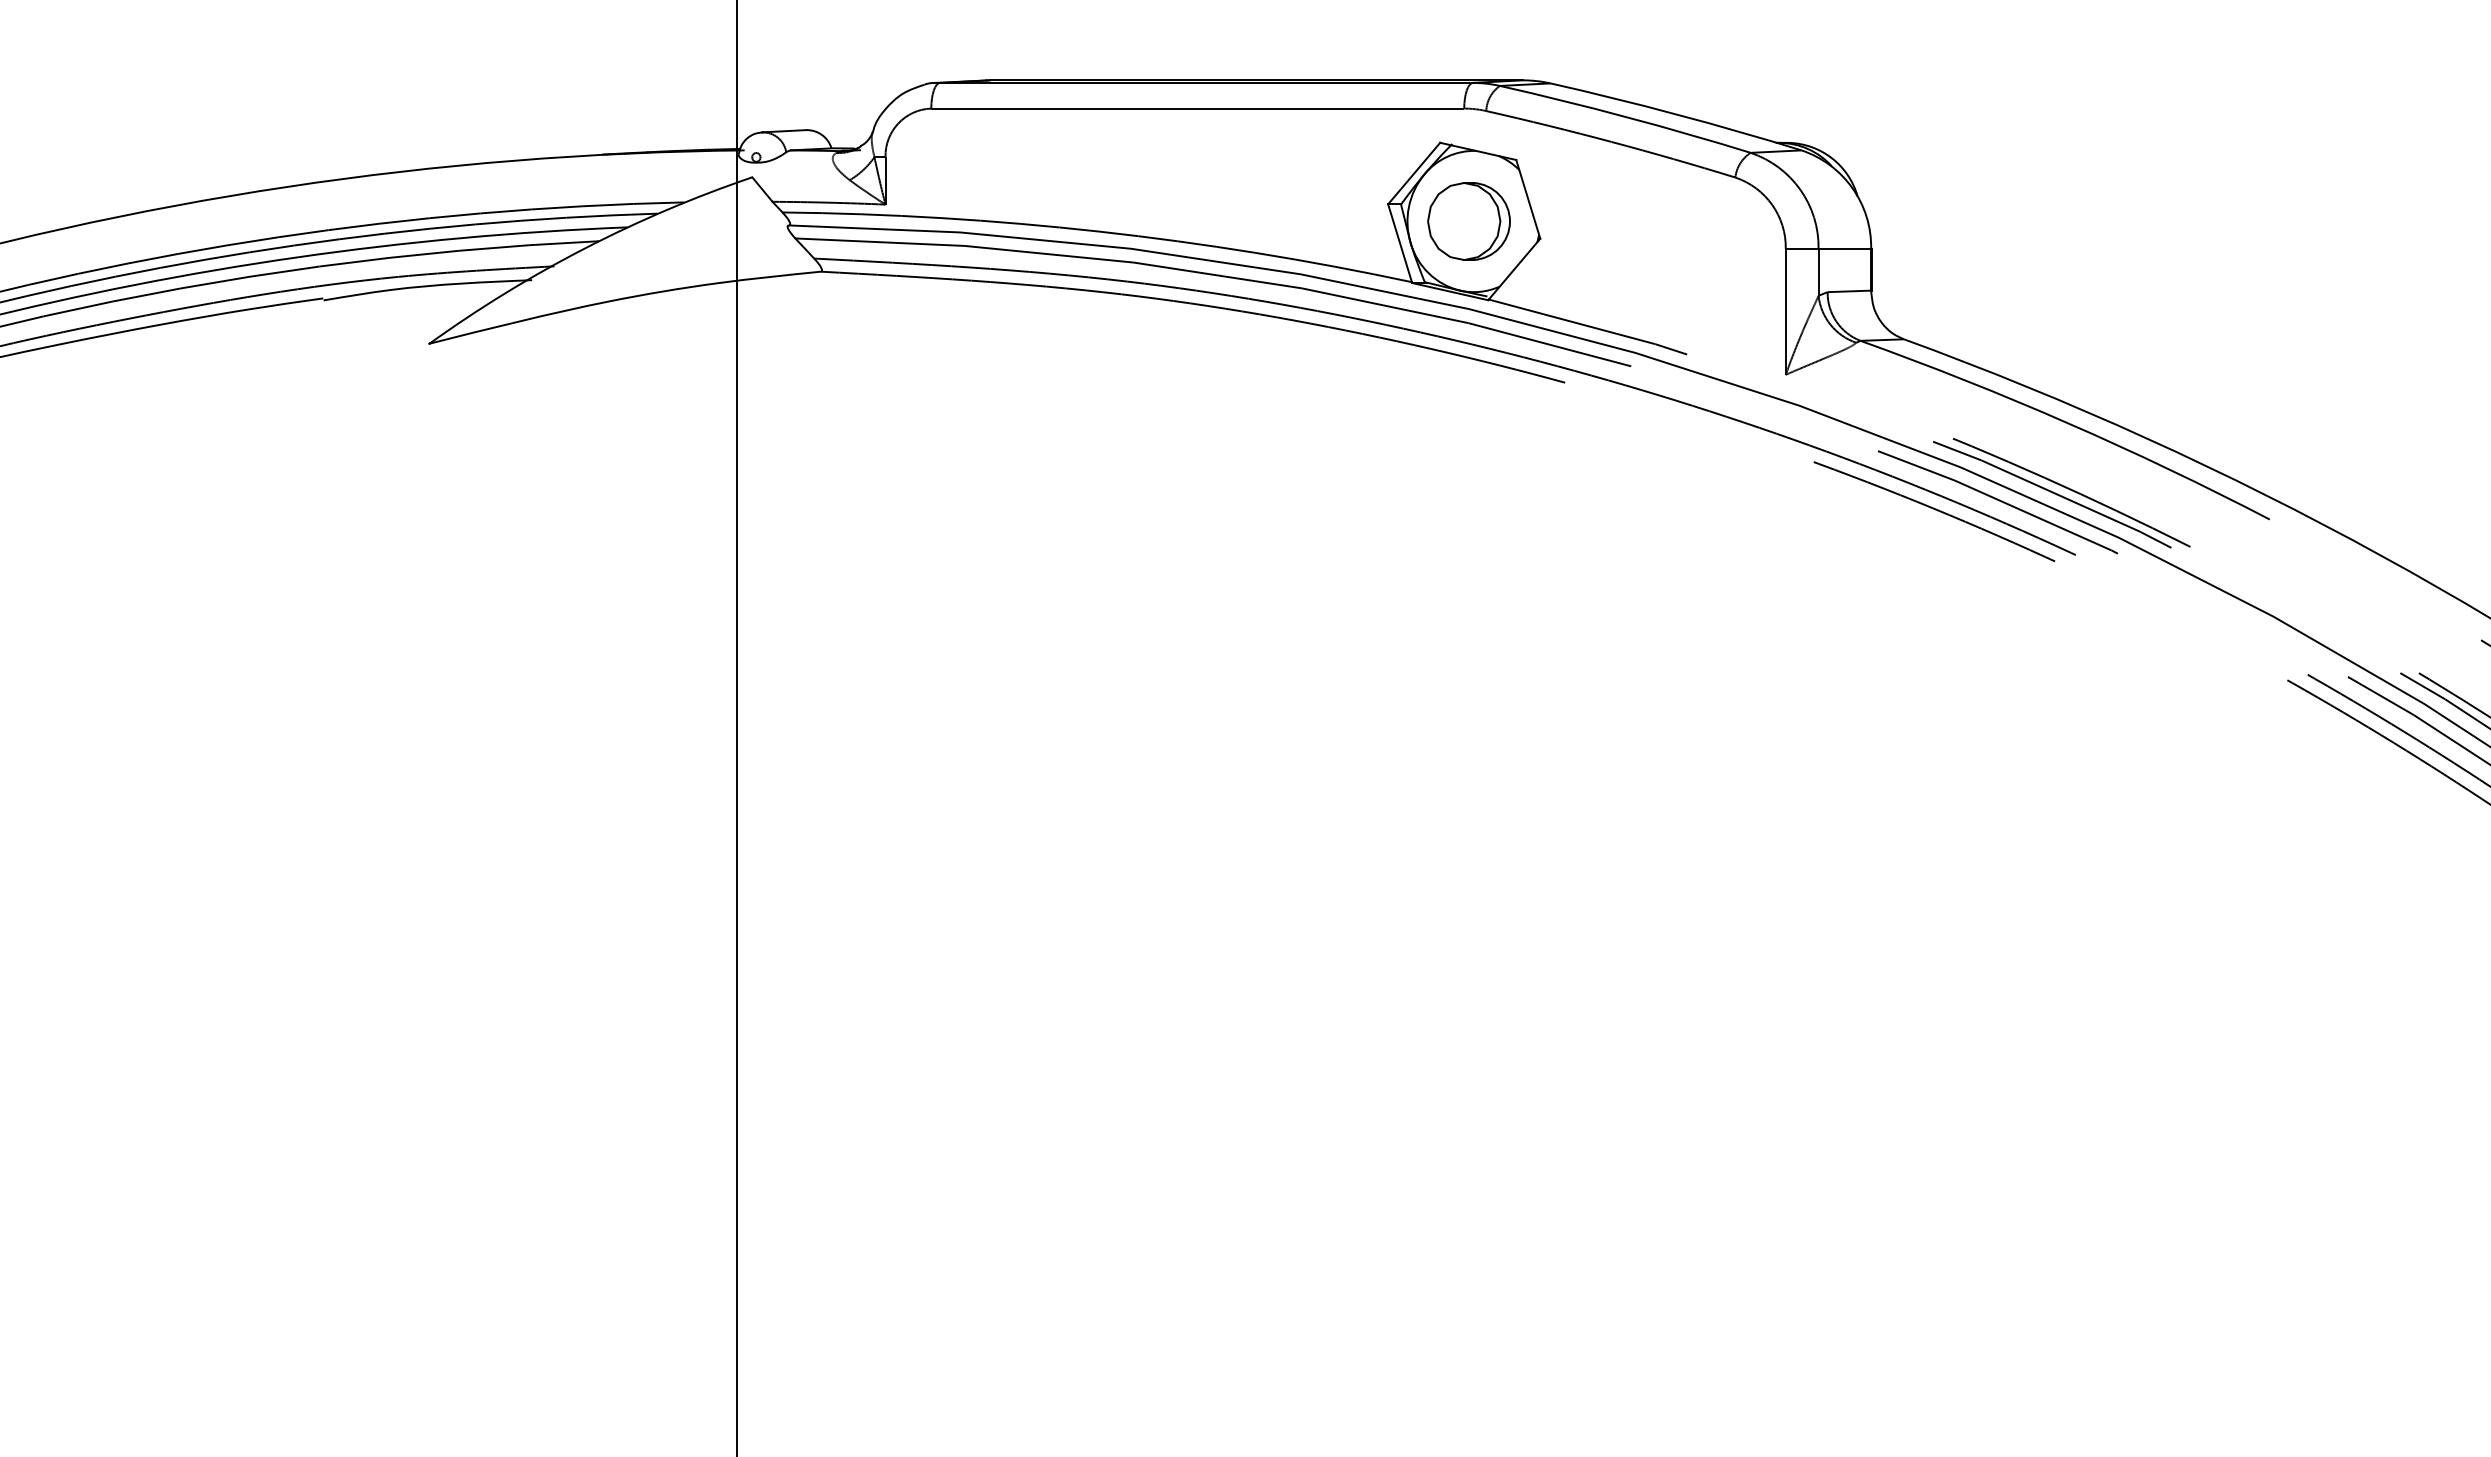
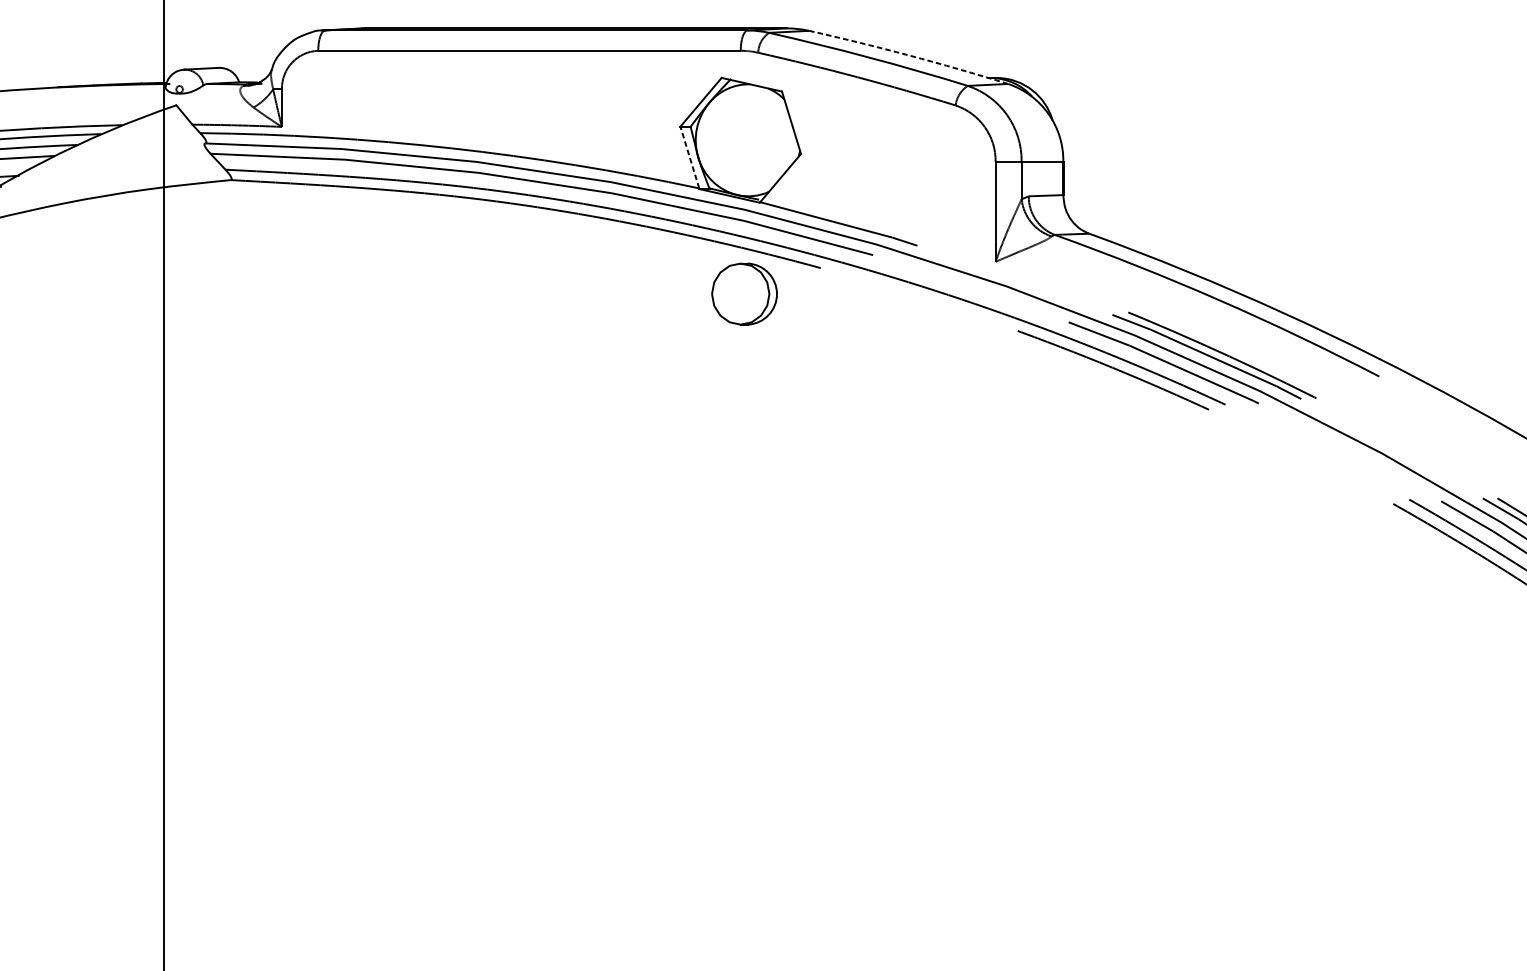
arc: (1676, 114) -> (909, 55), solid -> dashed
part: (1468, 221) -> (744, 294), moved
line: (1400, 243) -> (690, 157), solid -> dashed

